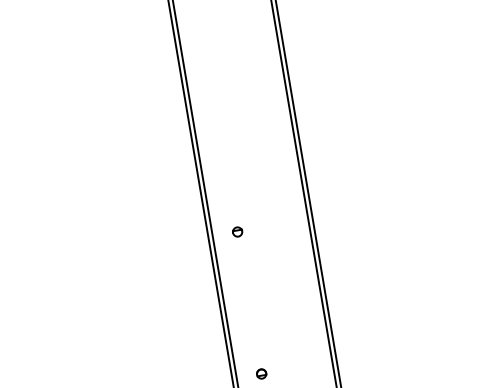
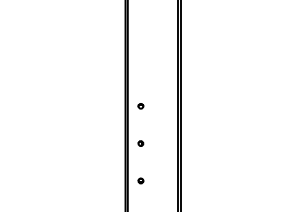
part: (248, 302) -> (140, 143), added

